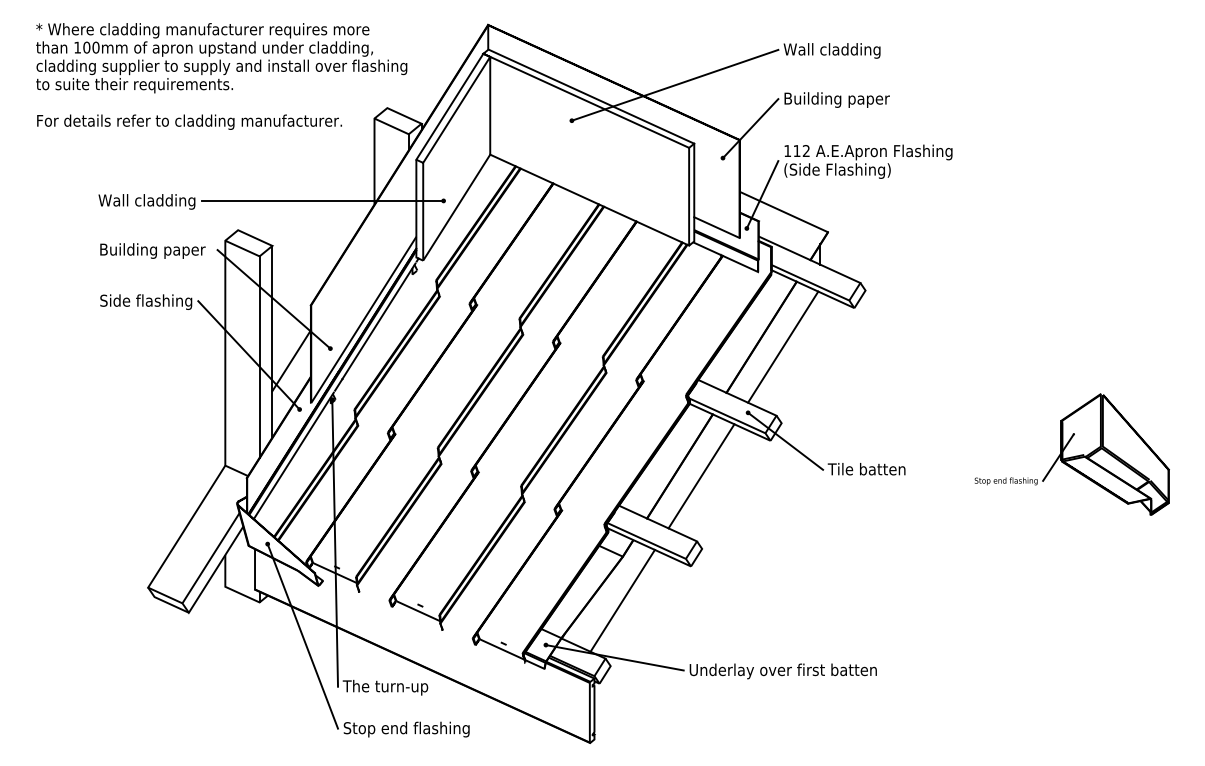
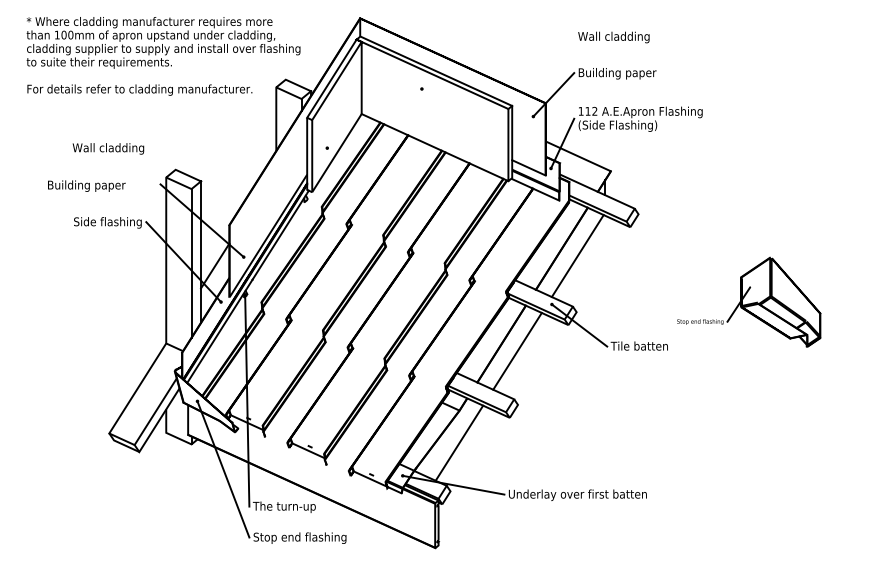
line: (675, 84) -> (498, 62), removed
line: (320, 201) -> (236, 148), removed
text: (152, 250) -> (86, 185), moved
part: (1072, 453) -> (749, 301), moved

